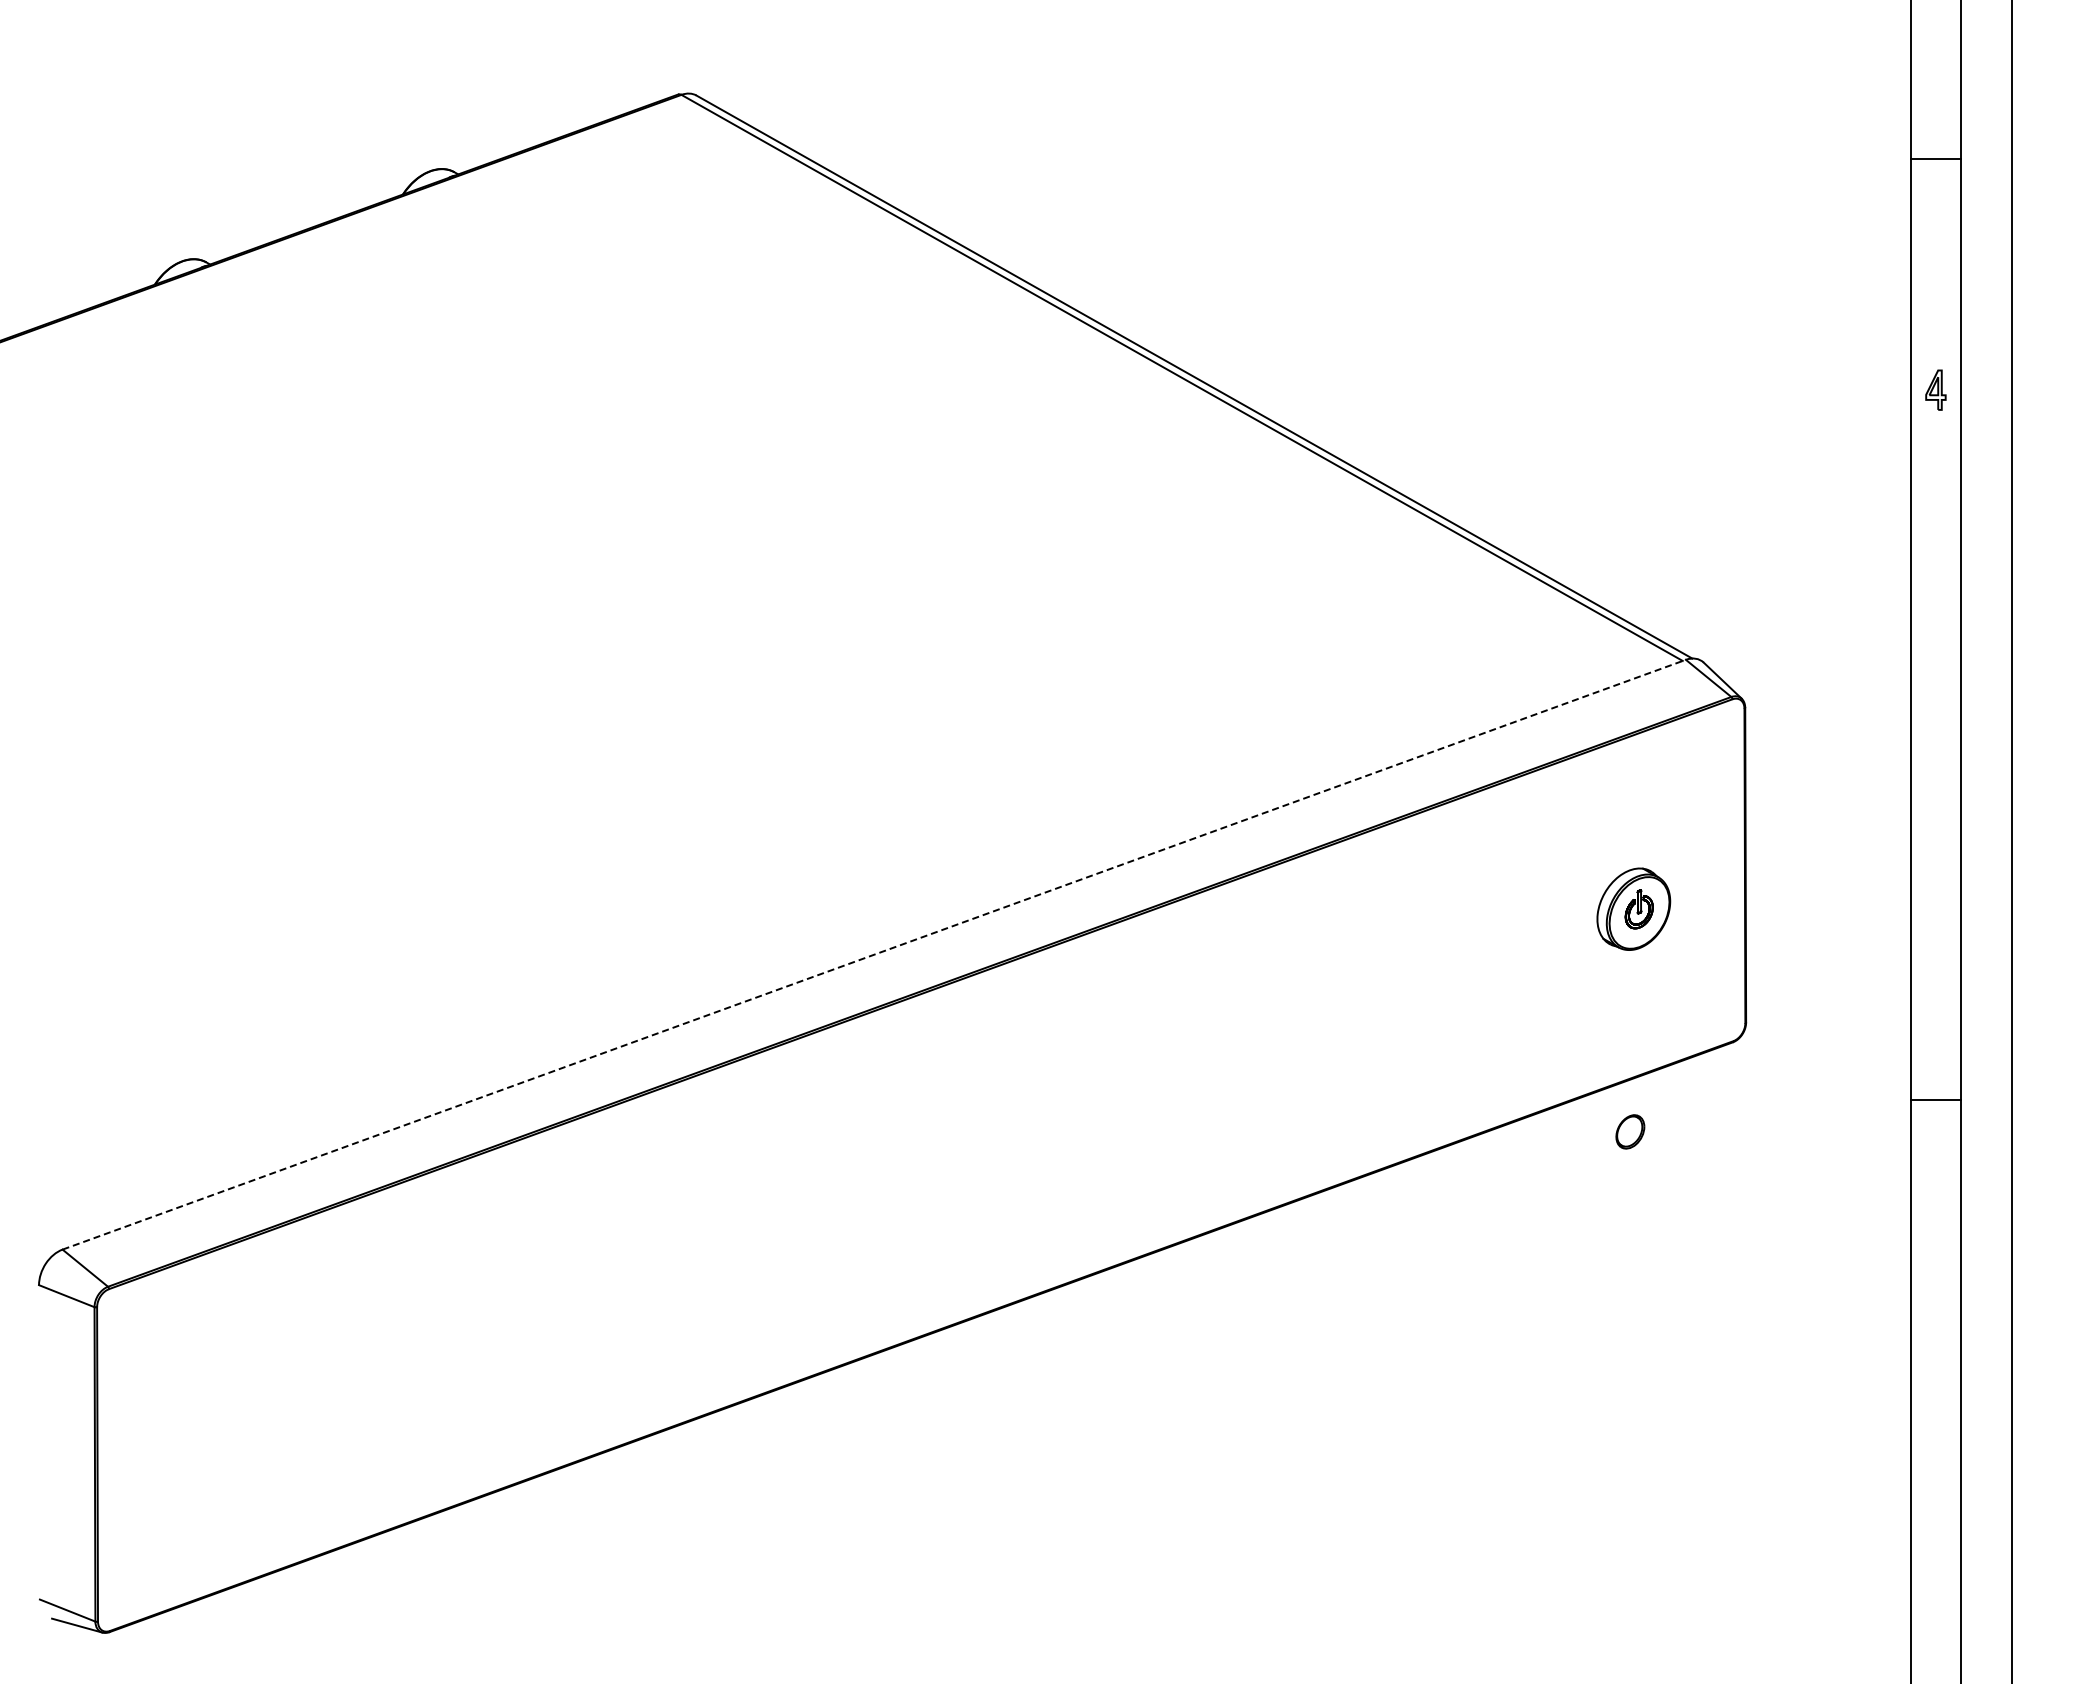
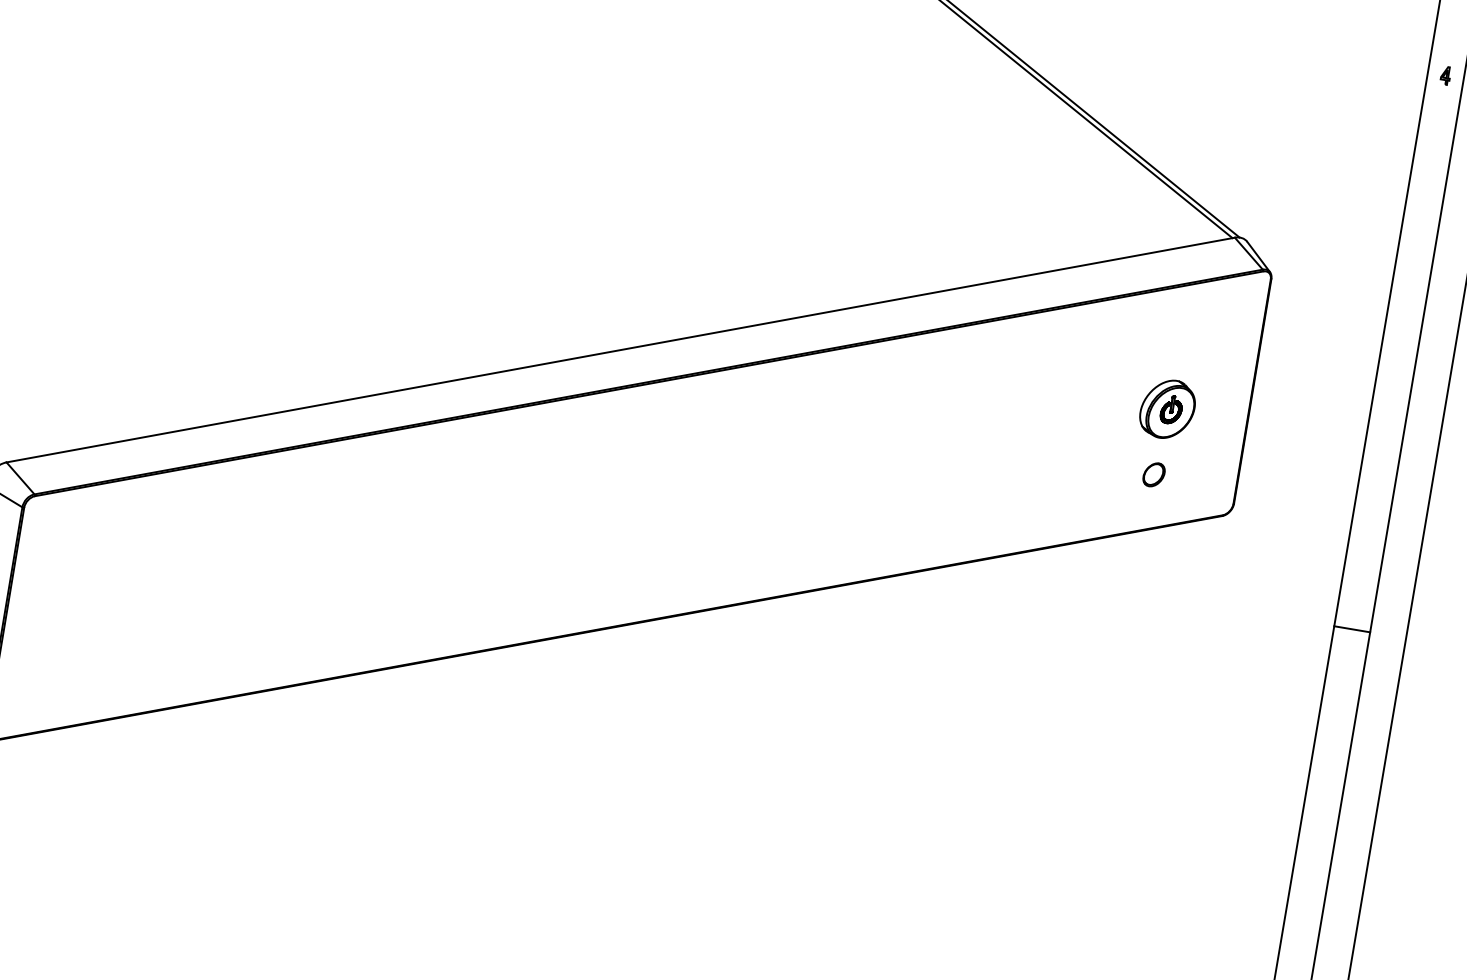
part: (1936, 390) -> (1446, 75), size x0.62
line: (874, 954) -> (620, 349), dashed -> solid
line: (1936, 1099) -> (1352, 629), moved
part: (1630, 1131) -> (1154, 474), moved

